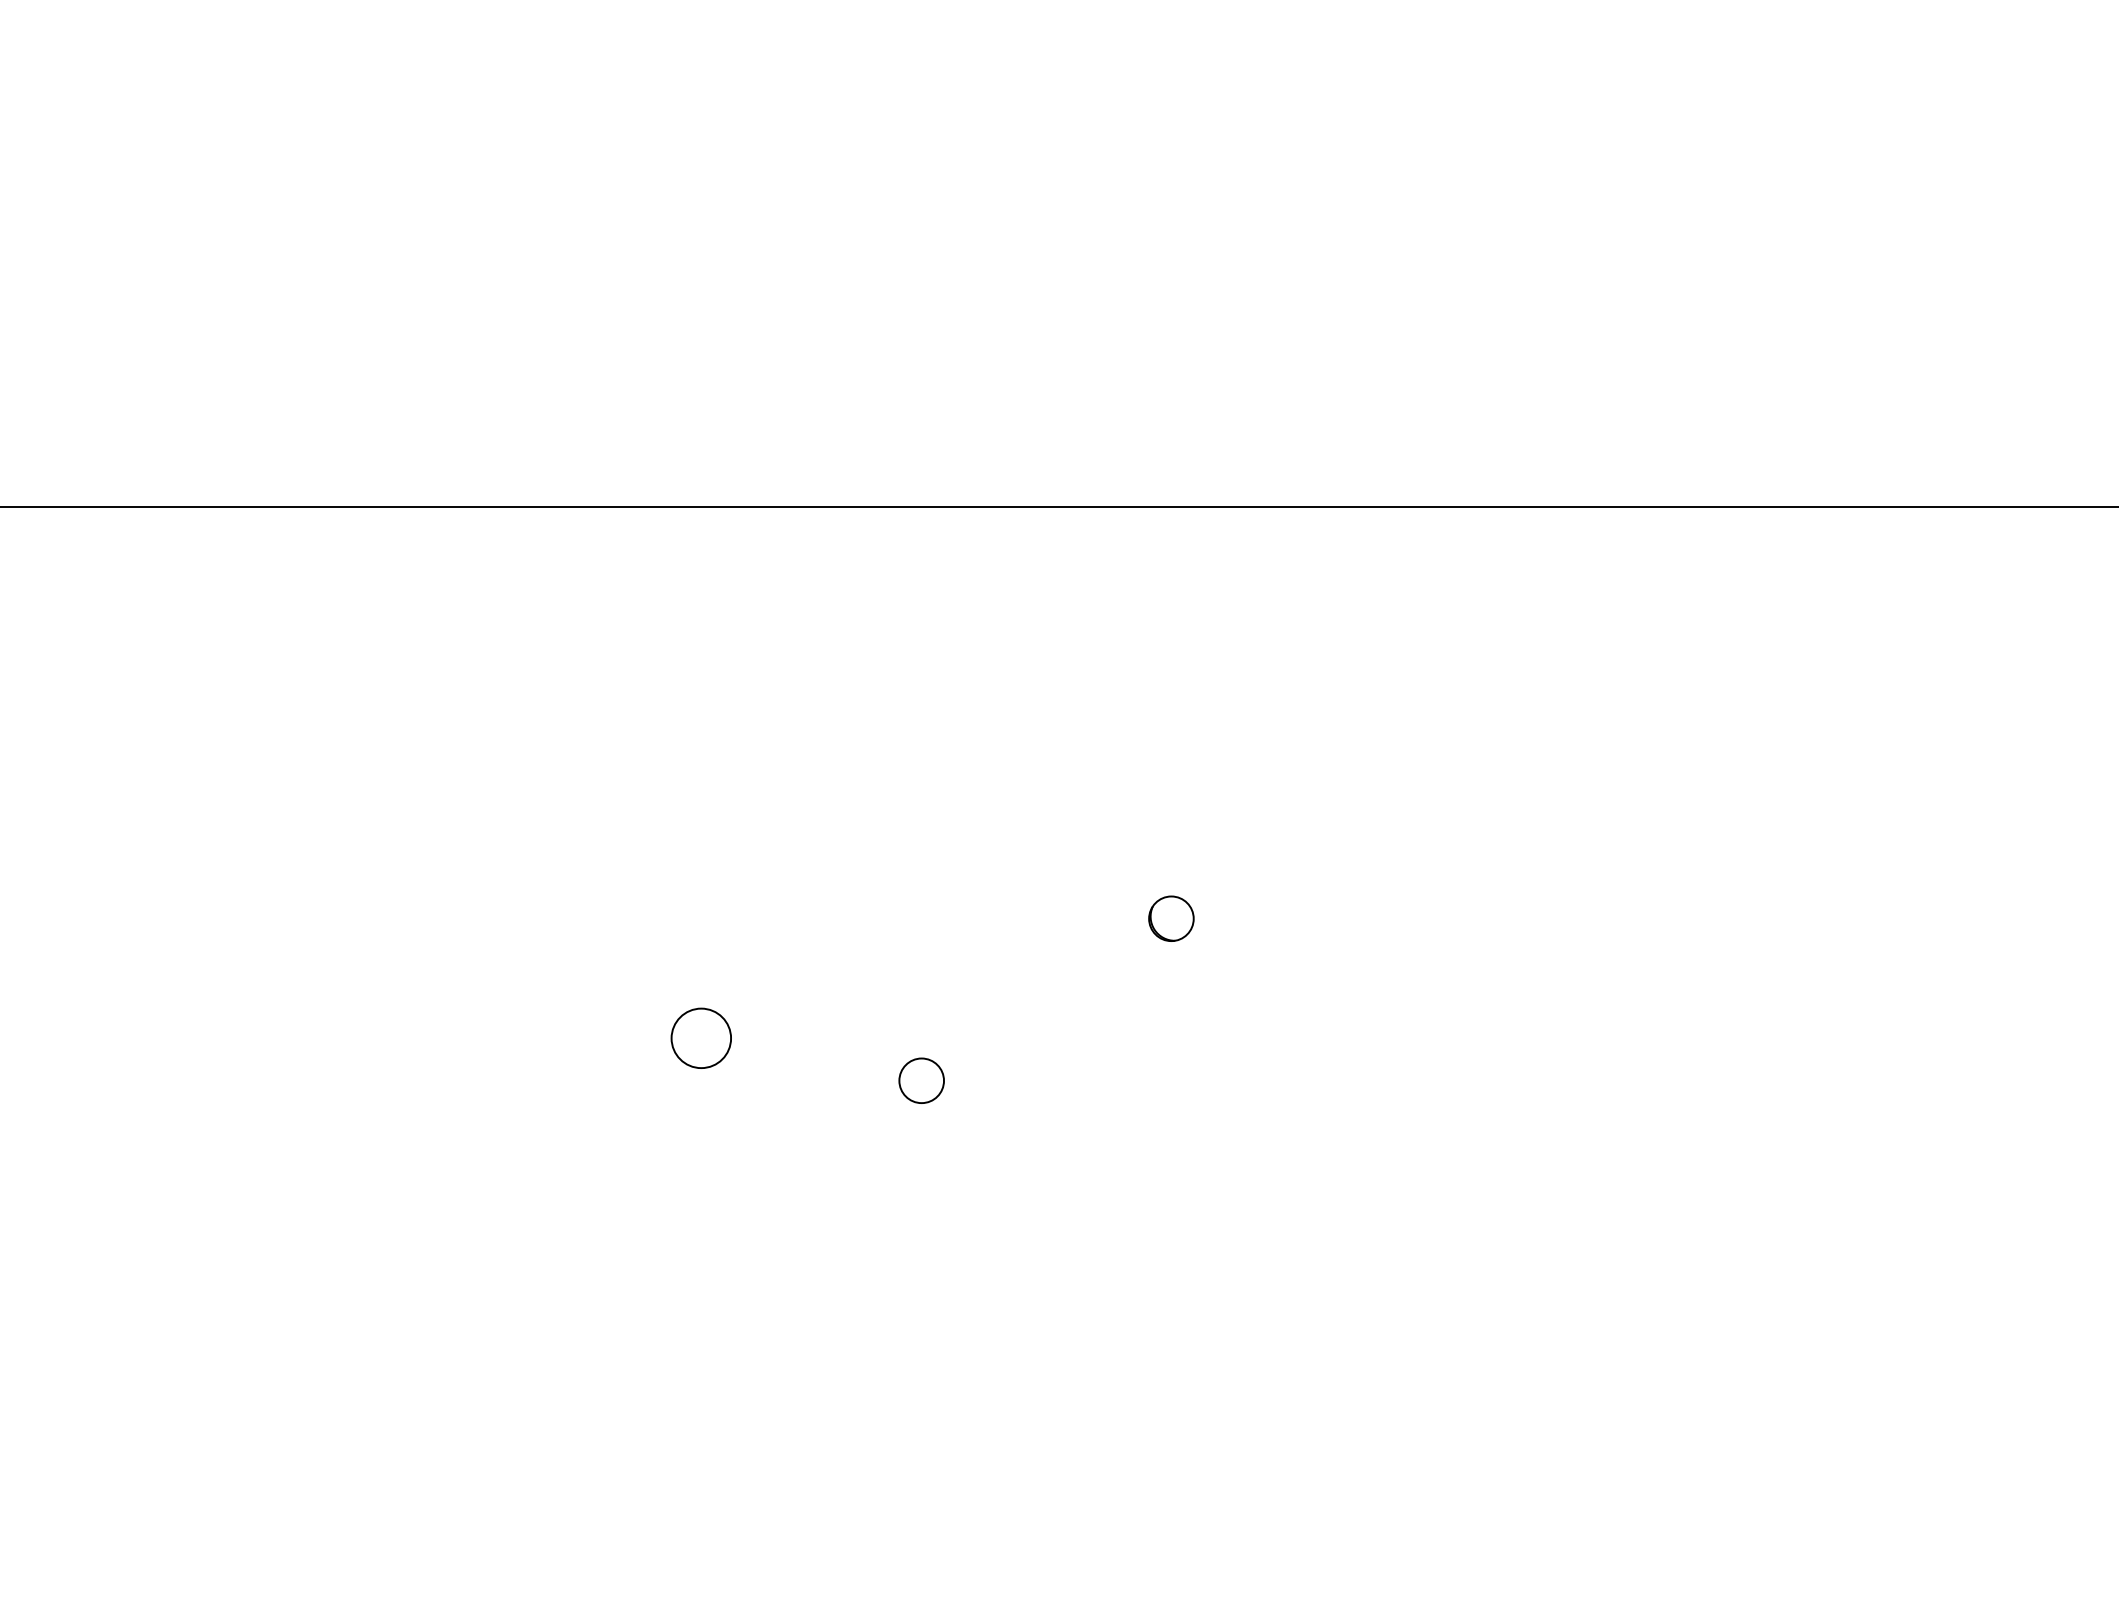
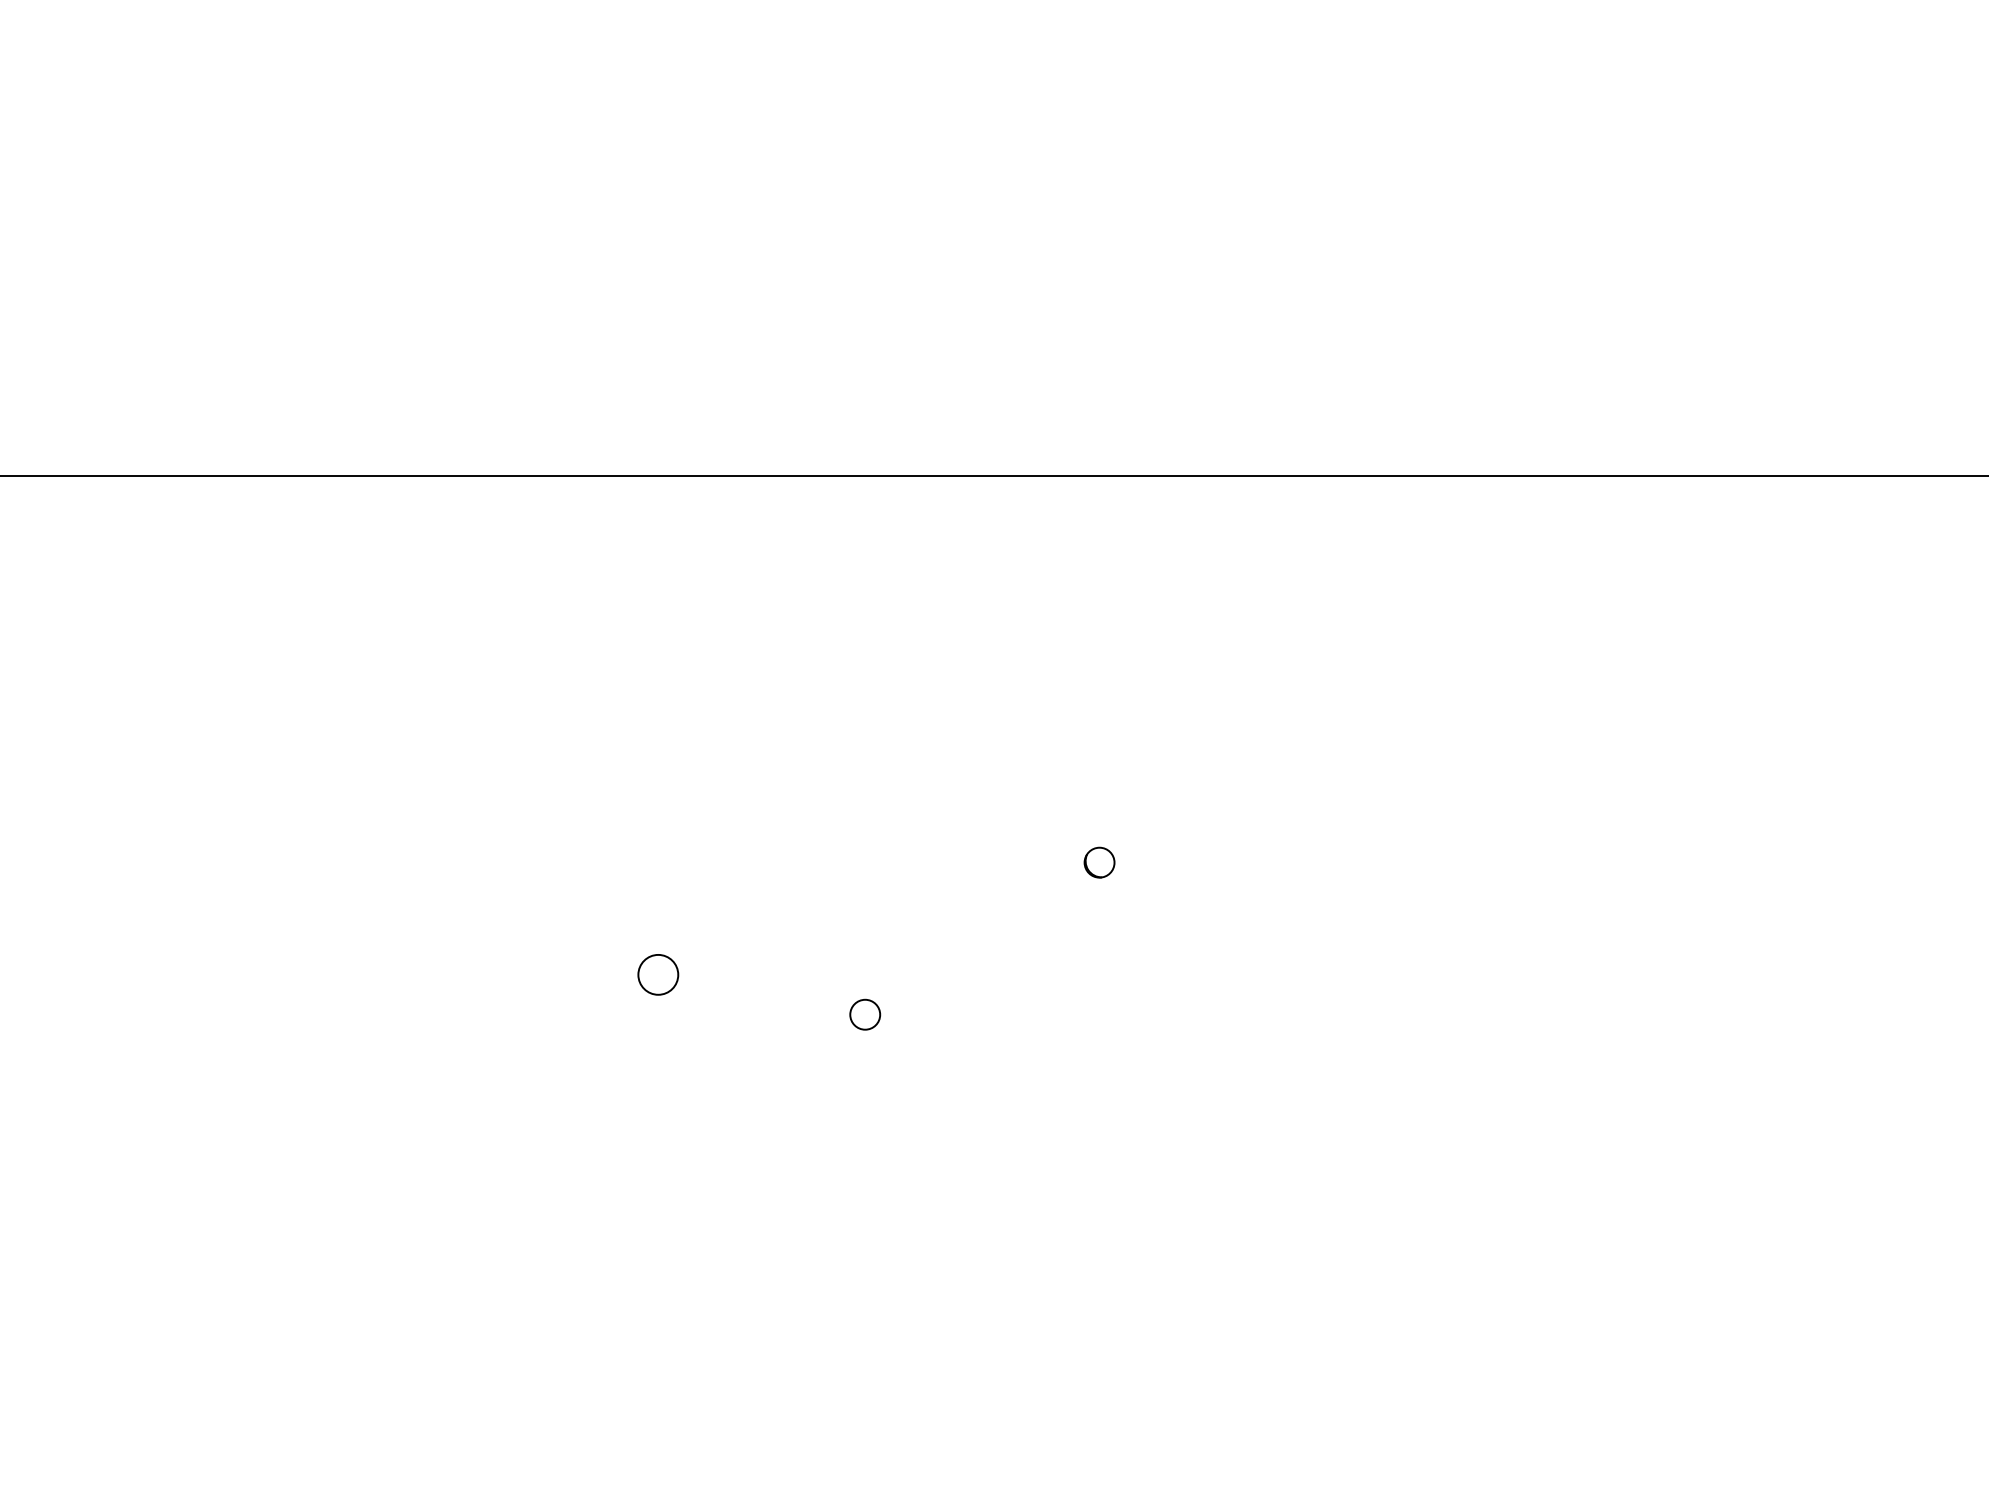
part: (1171, 918) -> (1099, 862), size x0.71
circle: (701, 1038) -> (658, 974), size x0.71
circle: (921, 1080) -> (864, 1014), size x0.71

